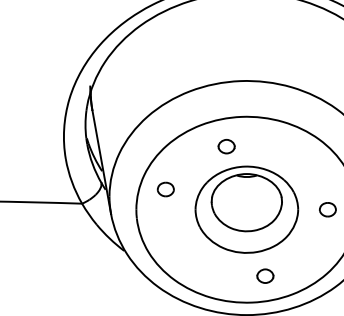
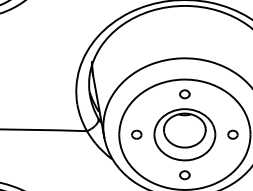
part: (226, 146) -> (184, 94), moved
part: (165, 189) -> (136, 134), moved
part: (264, 276) -> (184, 175), moved

